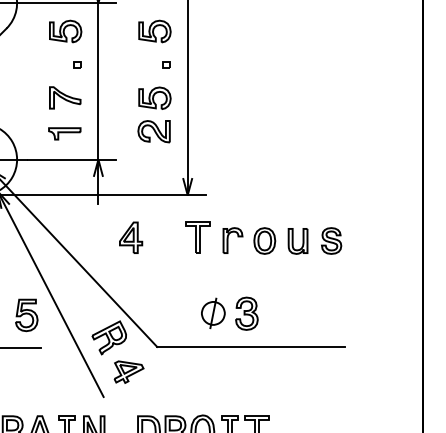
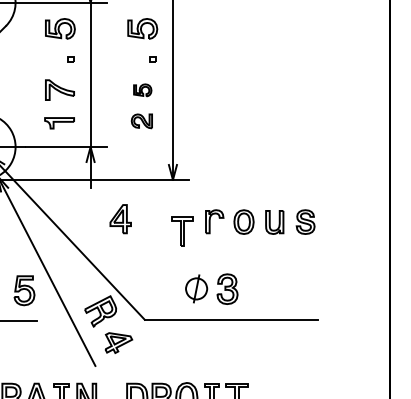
part: (154, 97) -> (142, 89), size x0.6
part: (153, 131) -> (141, 121), size x0.7
part: (197, 237) -> (181, 231), moved

